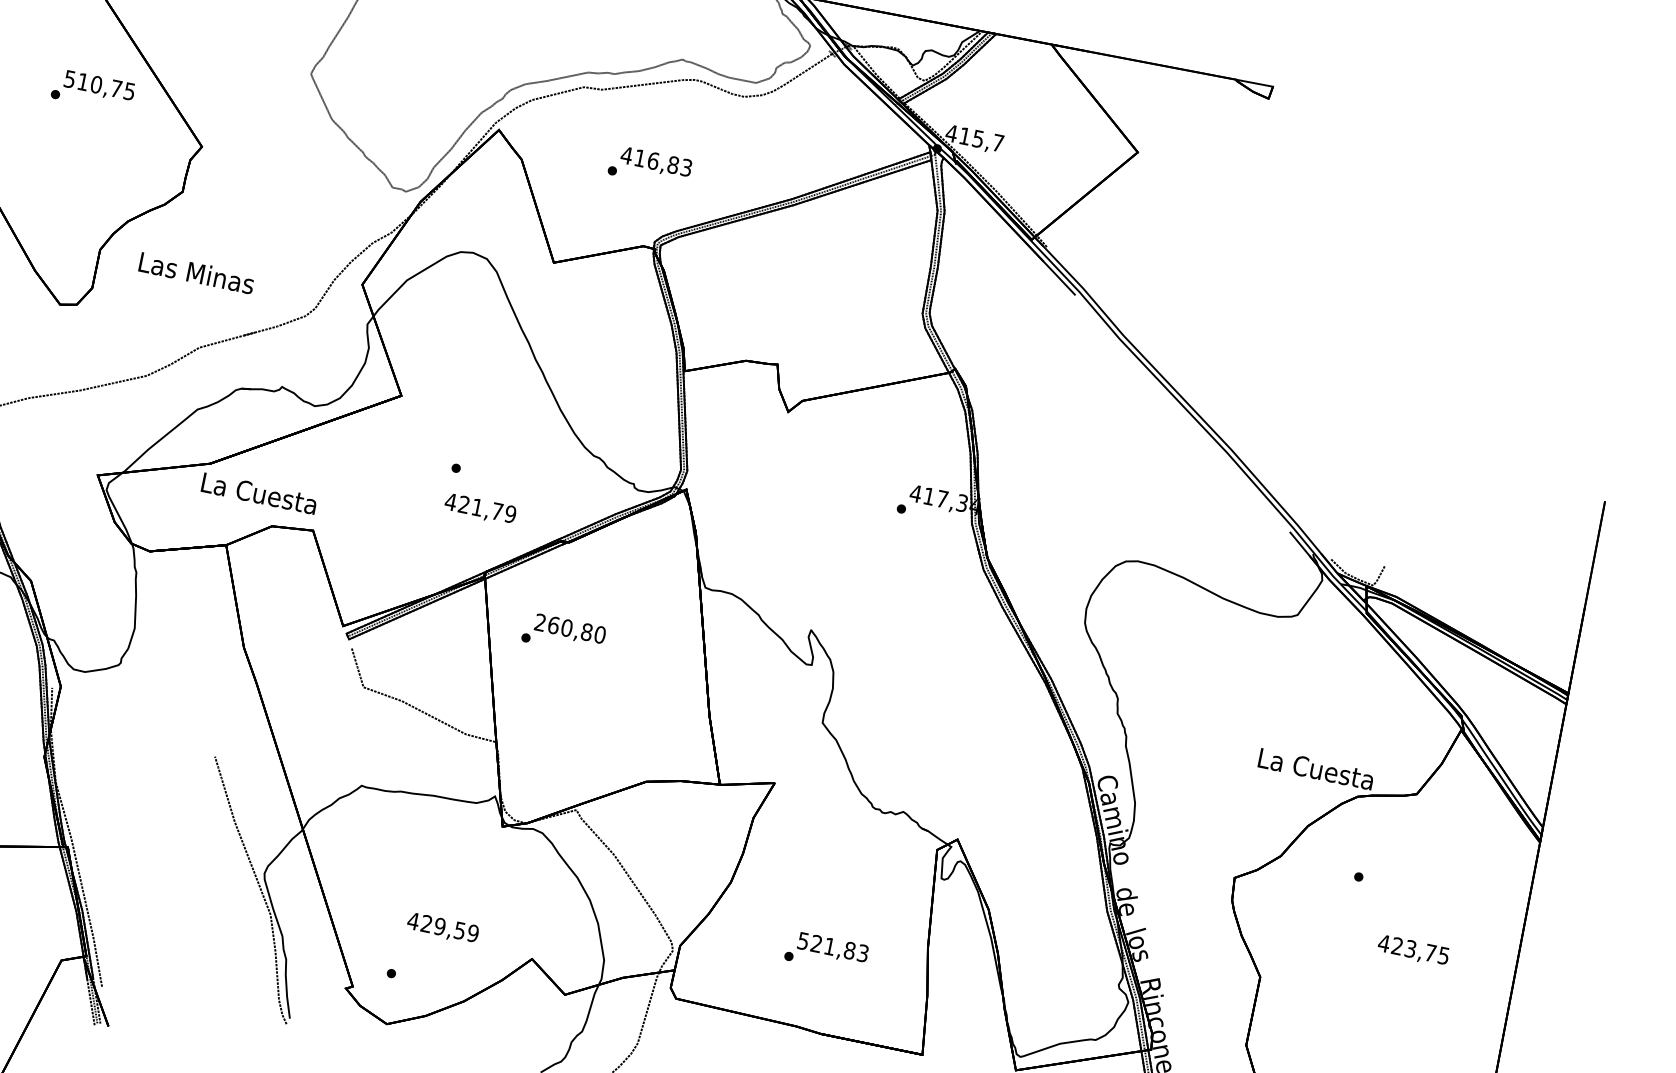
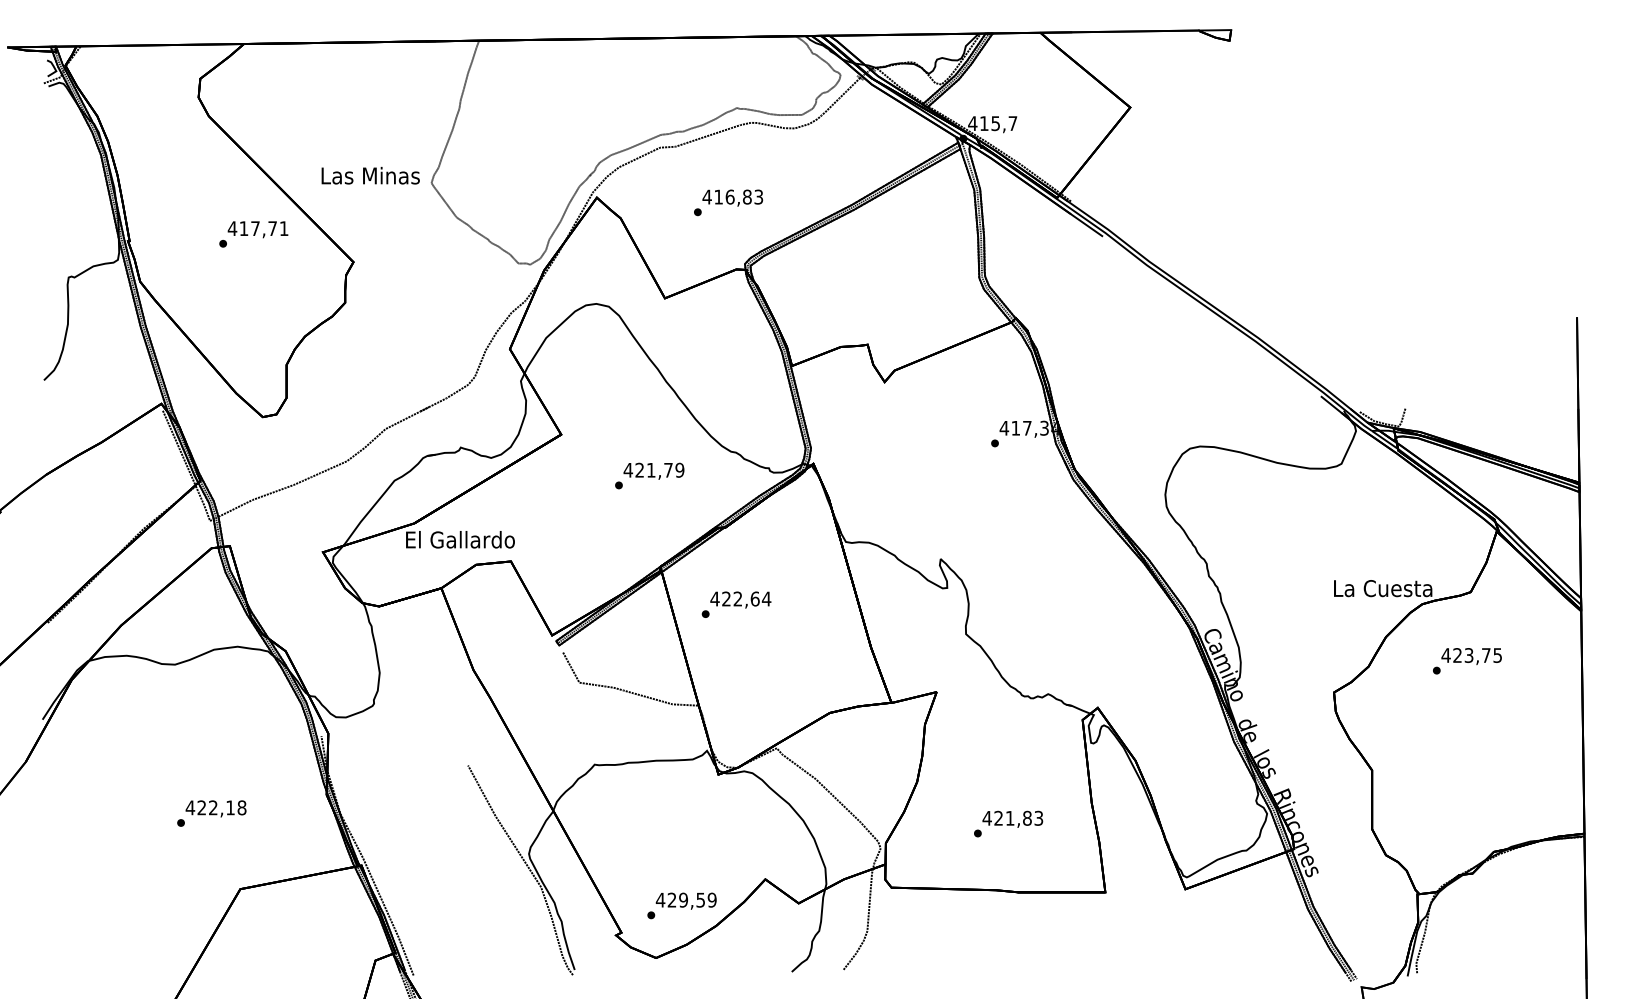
text: (98, 85) -> (257, 228), 510,75 -> 417,71
text: (196, 272) -> (370, 175), moved
text: (259, 493) -> (460, 539), La Cuesta -> El Gallardo
text: (479, 508) -> (653, 470), moved
text: (569, 628) -> (740, 598), 260,80 -> 422,64
text: (442, 927) -> (685, 900), moved
text: (802, 941) -> (986, 818), 521,83 -> 421,83
text: (1413, 950) -> (1471, 656), moved

